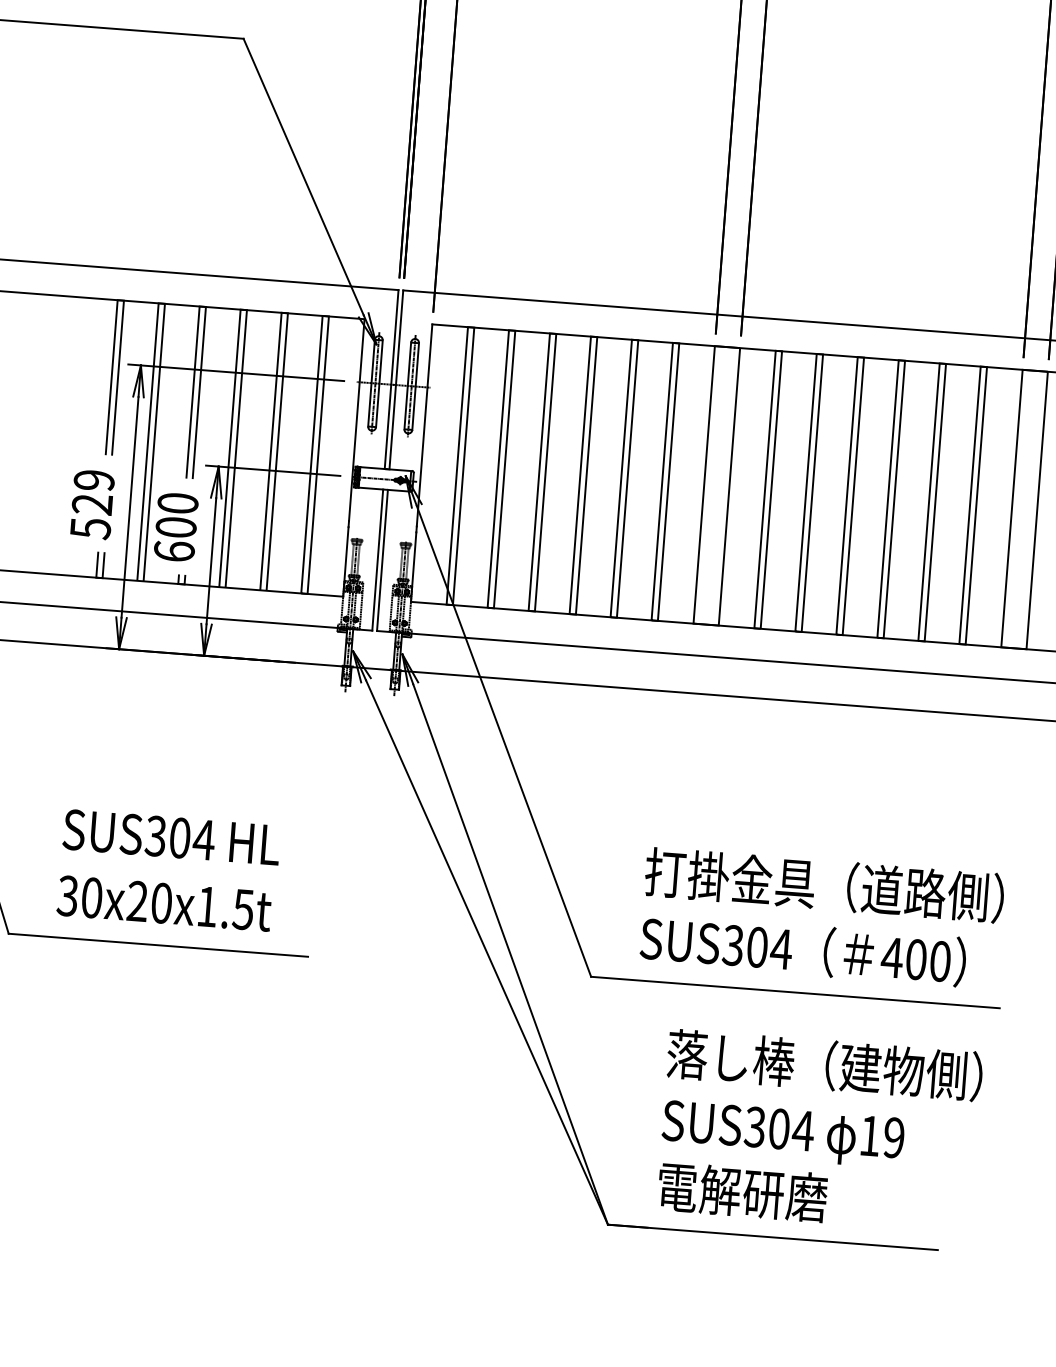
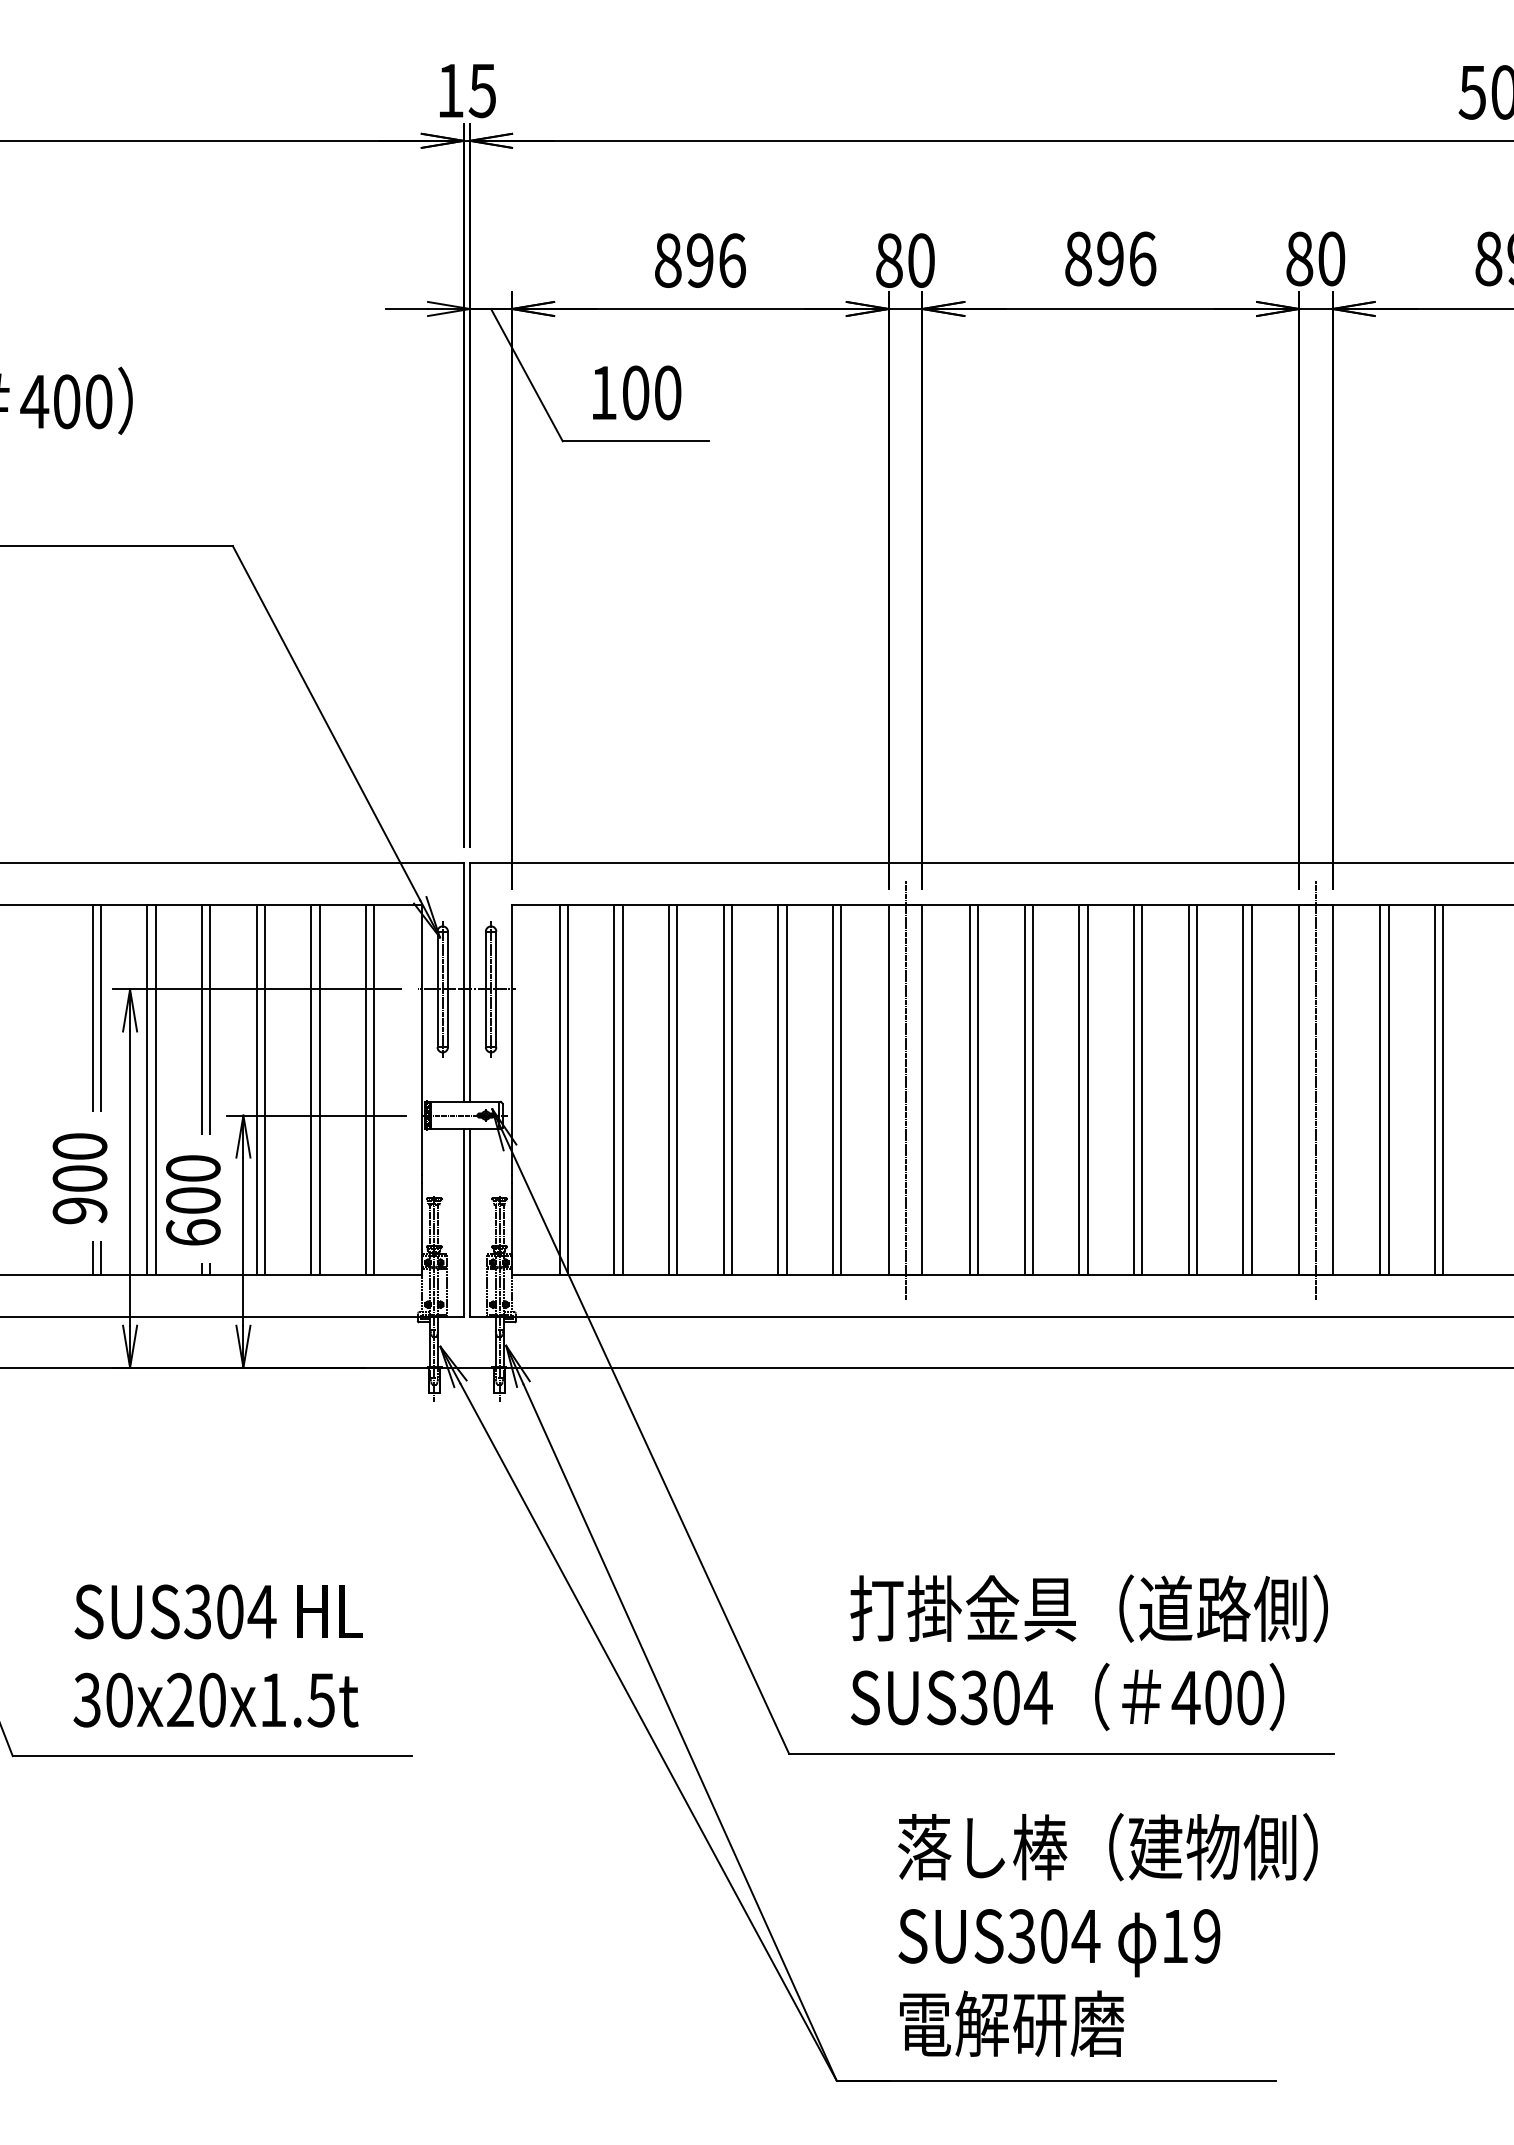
line: (716, 485) -> (905, 1090), added
text: (92, 504) -> (79, 1178), 529 -> 900
line: (1024, 509) -> (1315, 1090), added

